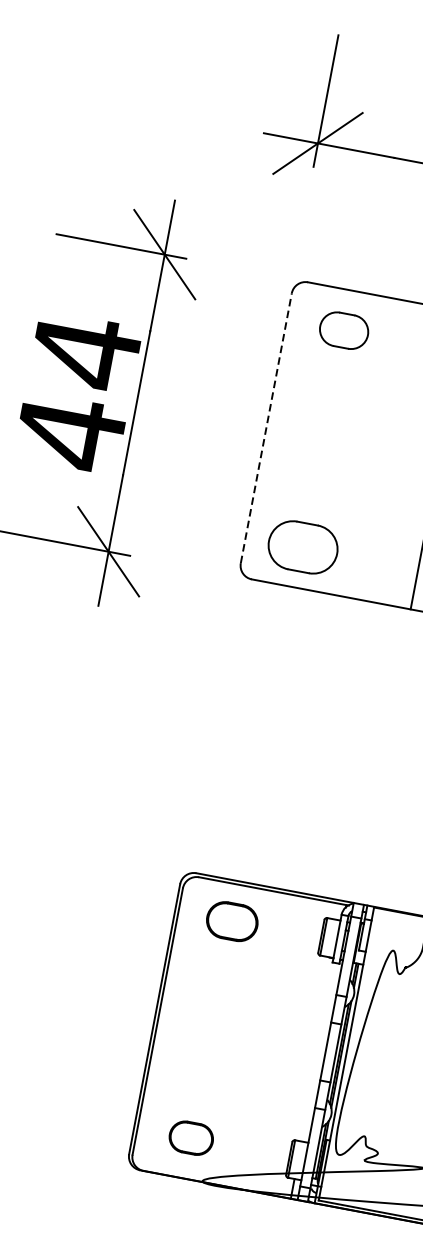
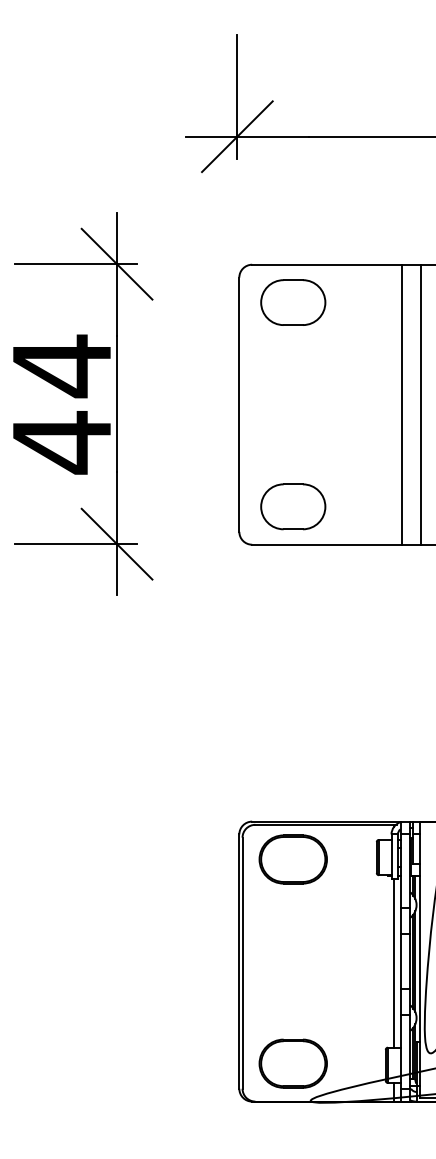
part: (344, 330) -> (293, 302), size x1.43
line: (266, 428) -> (239, 404), dashed -> solid
part: (231, 921) -> (292, 859), size x1.43
line: (318, 1052) -> (394, 963), added
part: (190, 1137) -> (292, 1063), size x1.67

